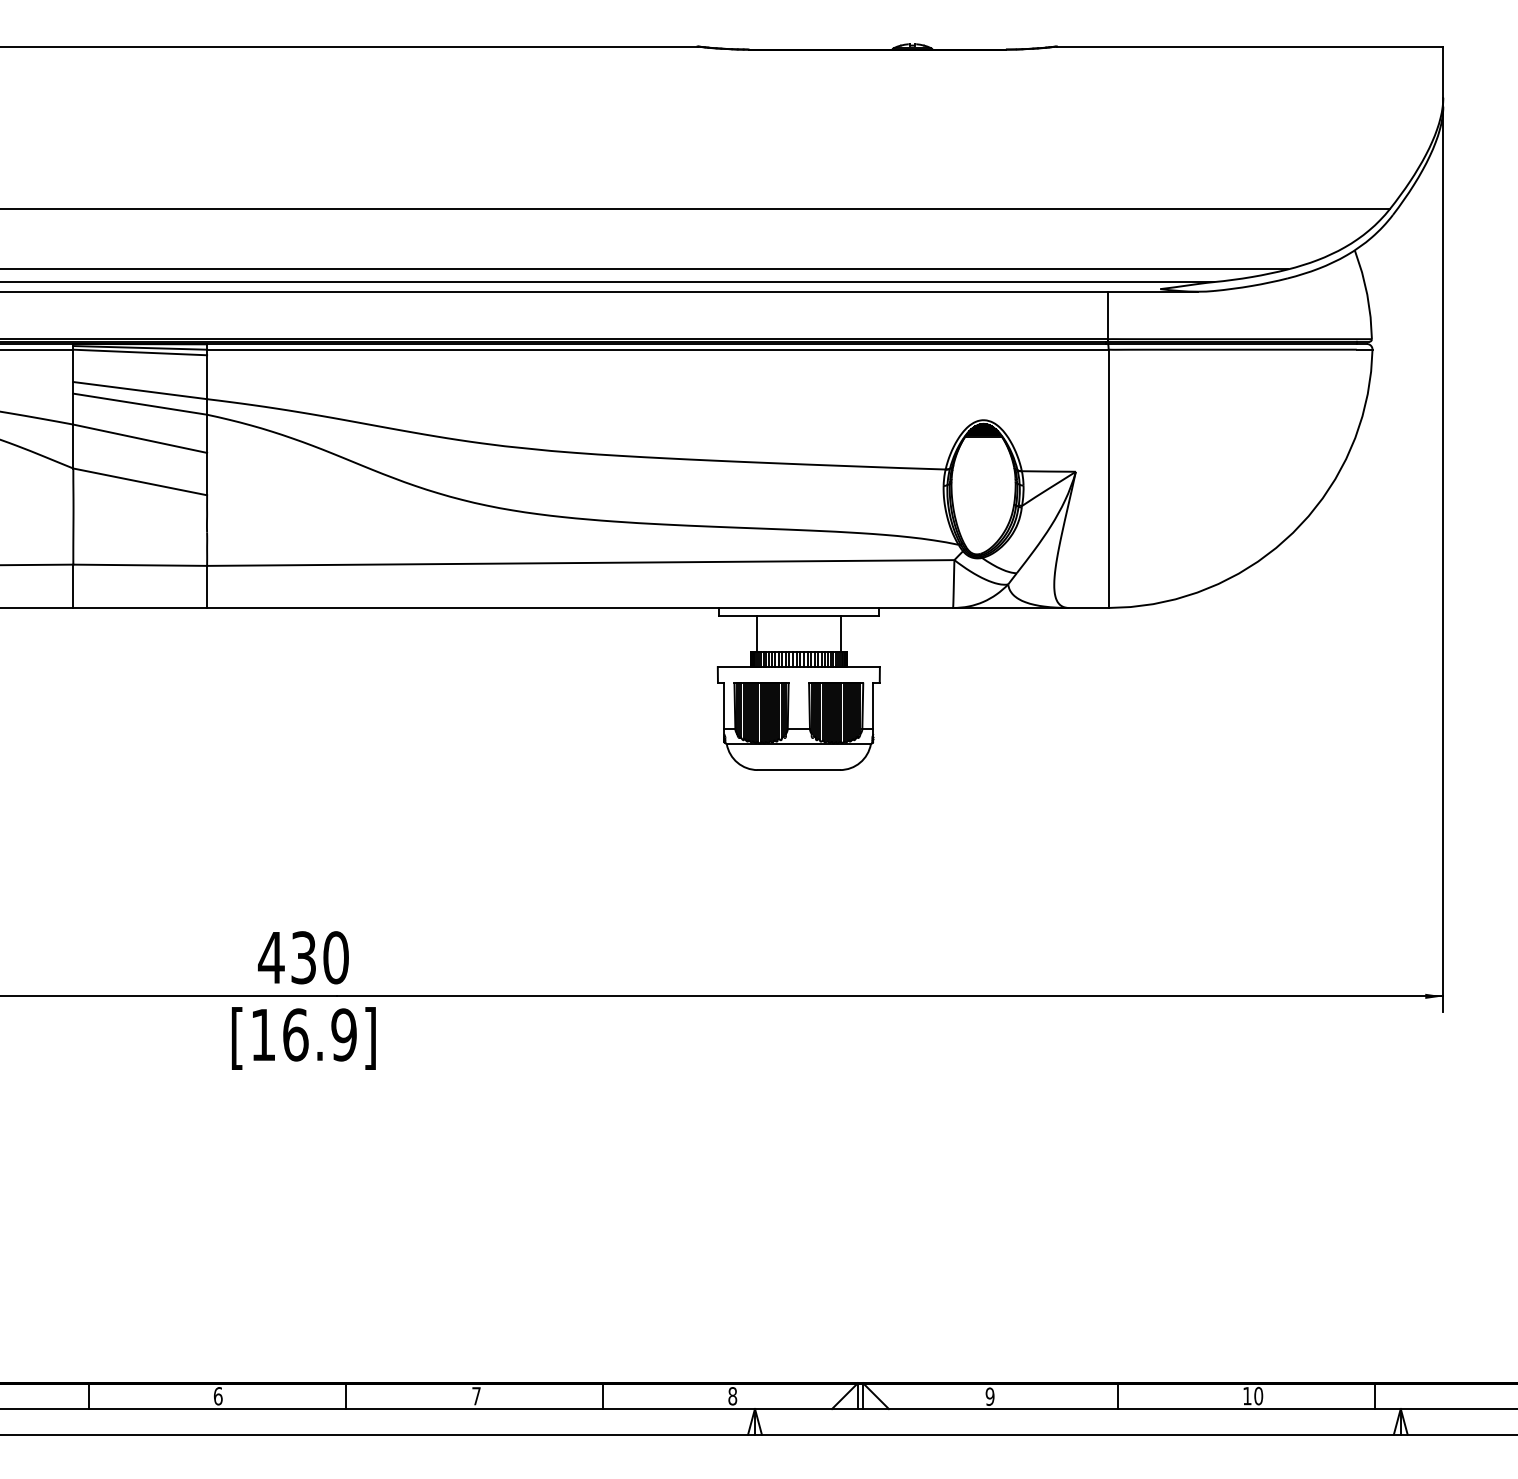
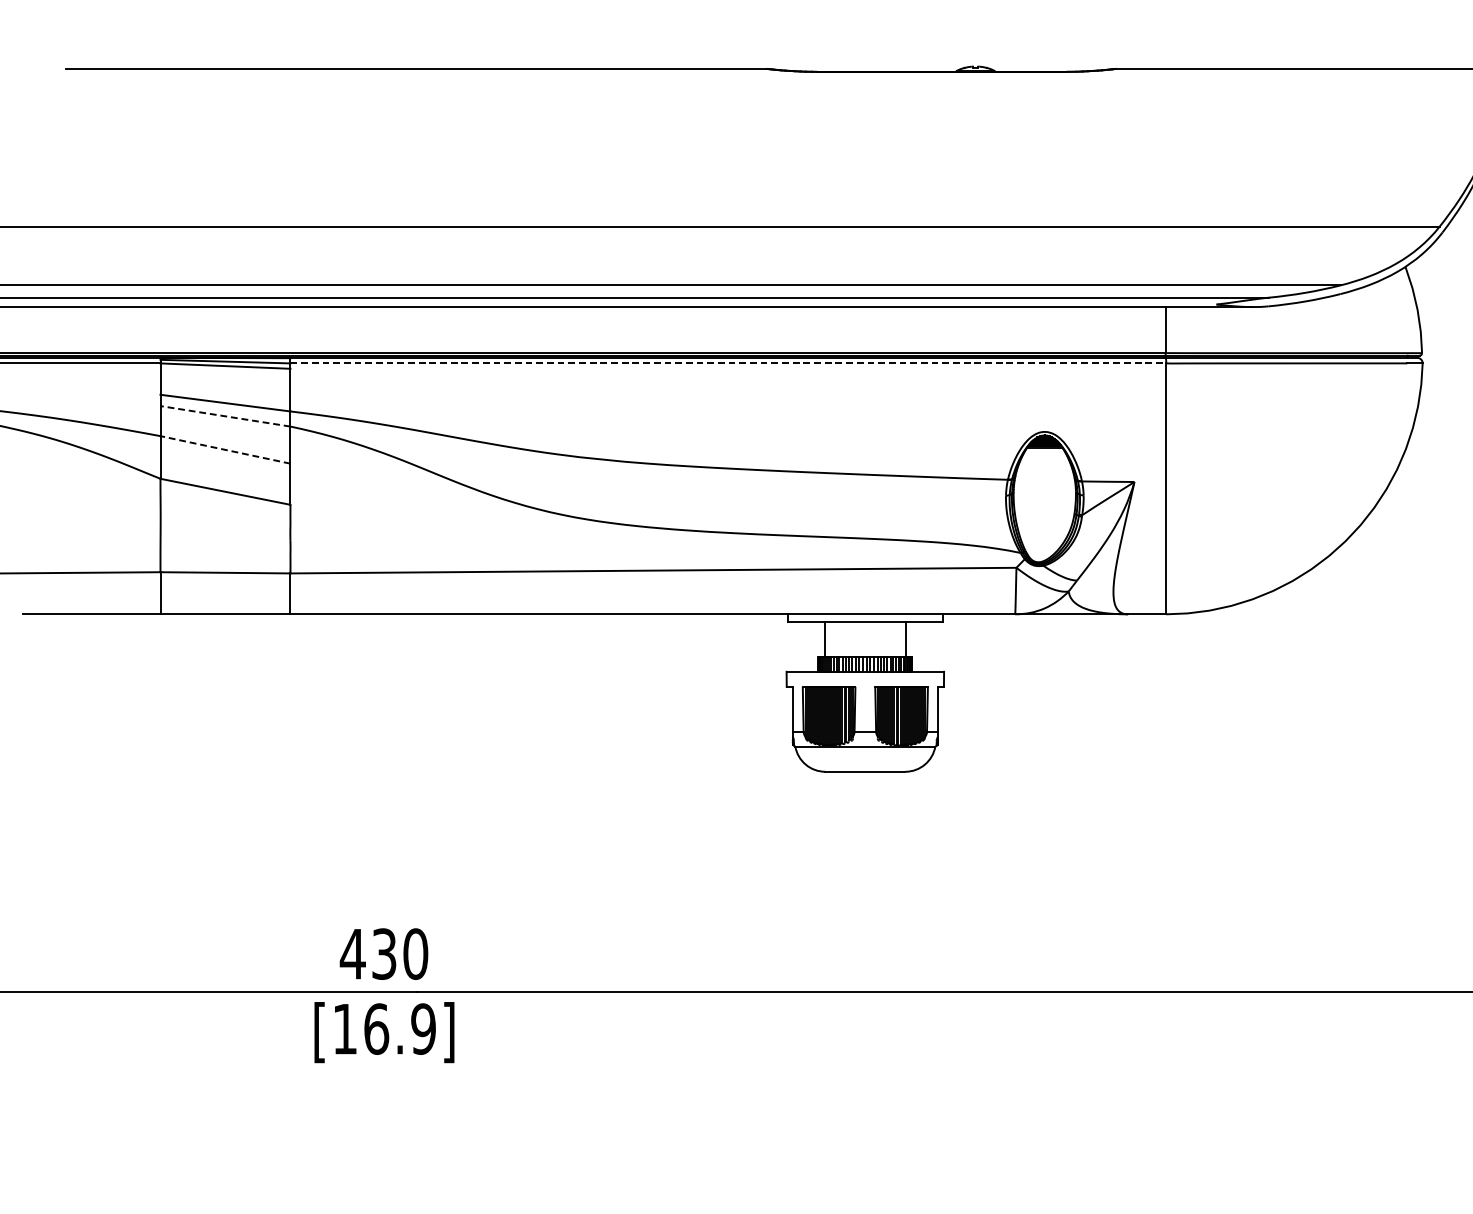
line: (657, 349) -> (728, 363), solid -> dashed
line: (140, 404) -> (225, 416), solid -> dashed
line: (139, 438) -> (224, 449), solid -> dashed

